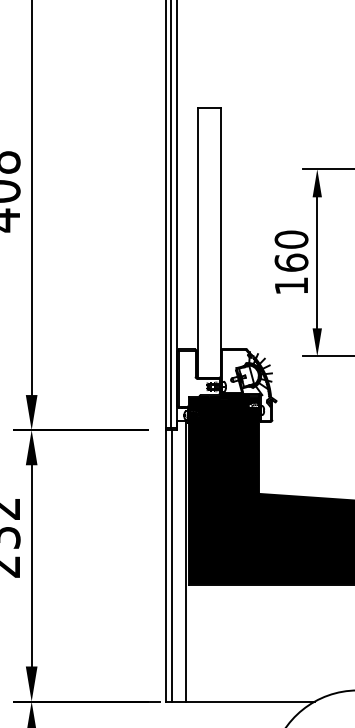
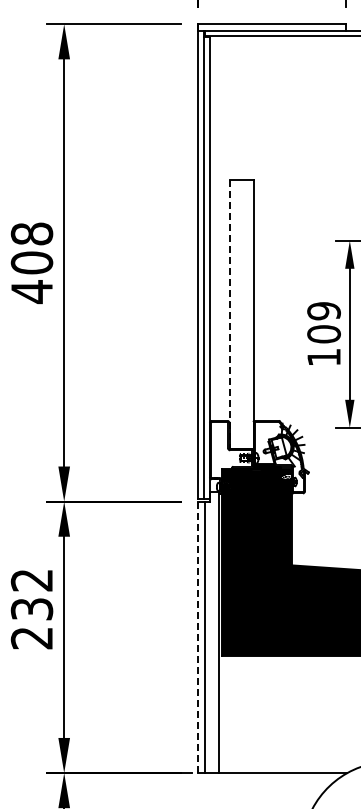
line: (197, 243) -> (230, 314), solid -> dashed
text: (290, 251) -> (323, 322), 160 -> 109
line: (165, 566) -> (198, 637), solid -> dashed

